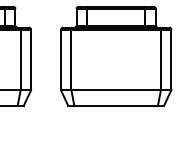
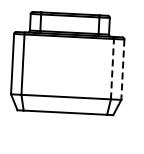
line: (160, 59) -> (112, 68), solid -> dashed
line: (171, 60) -> (122, 70), solid -> dashed

